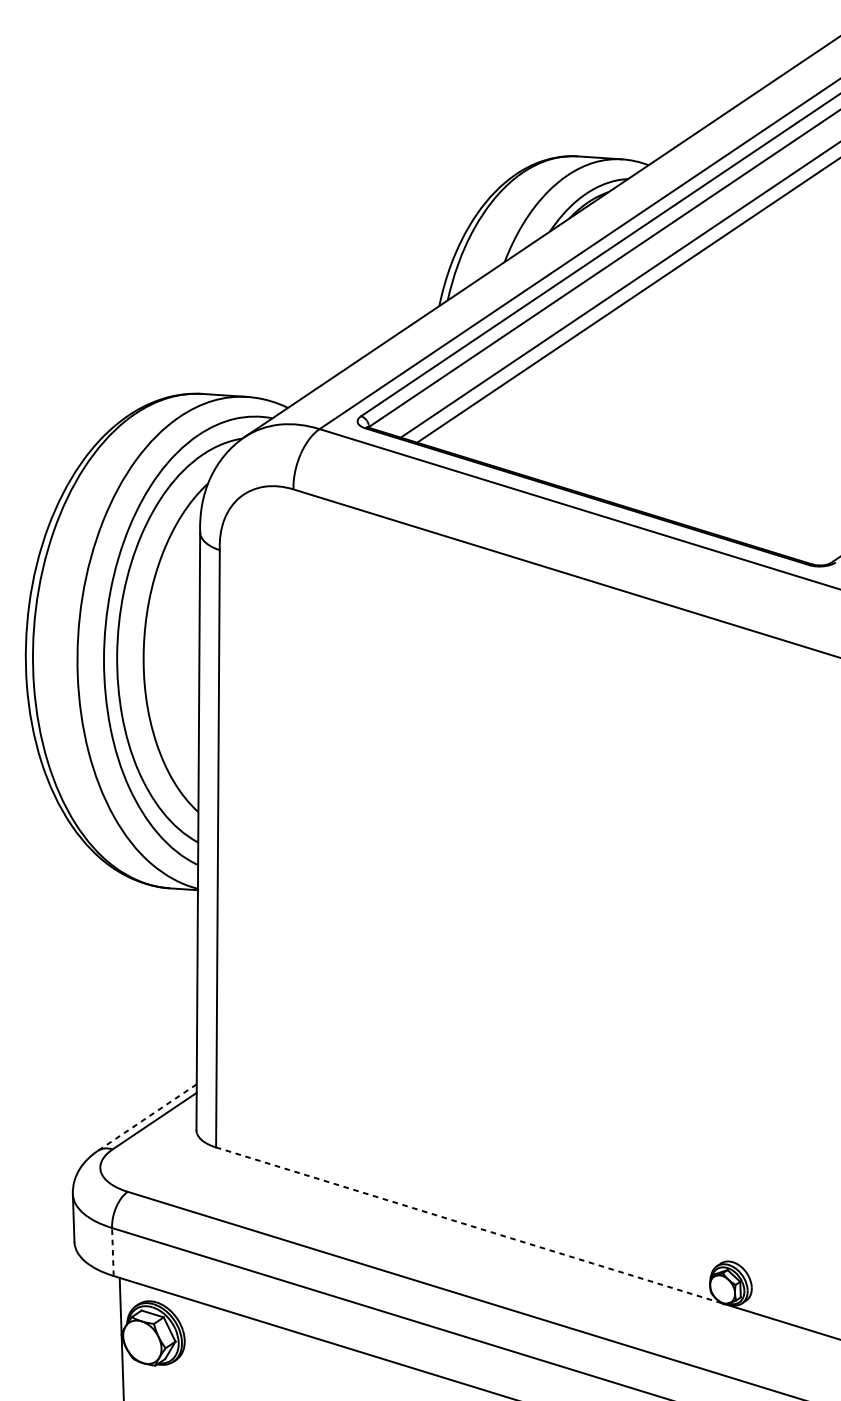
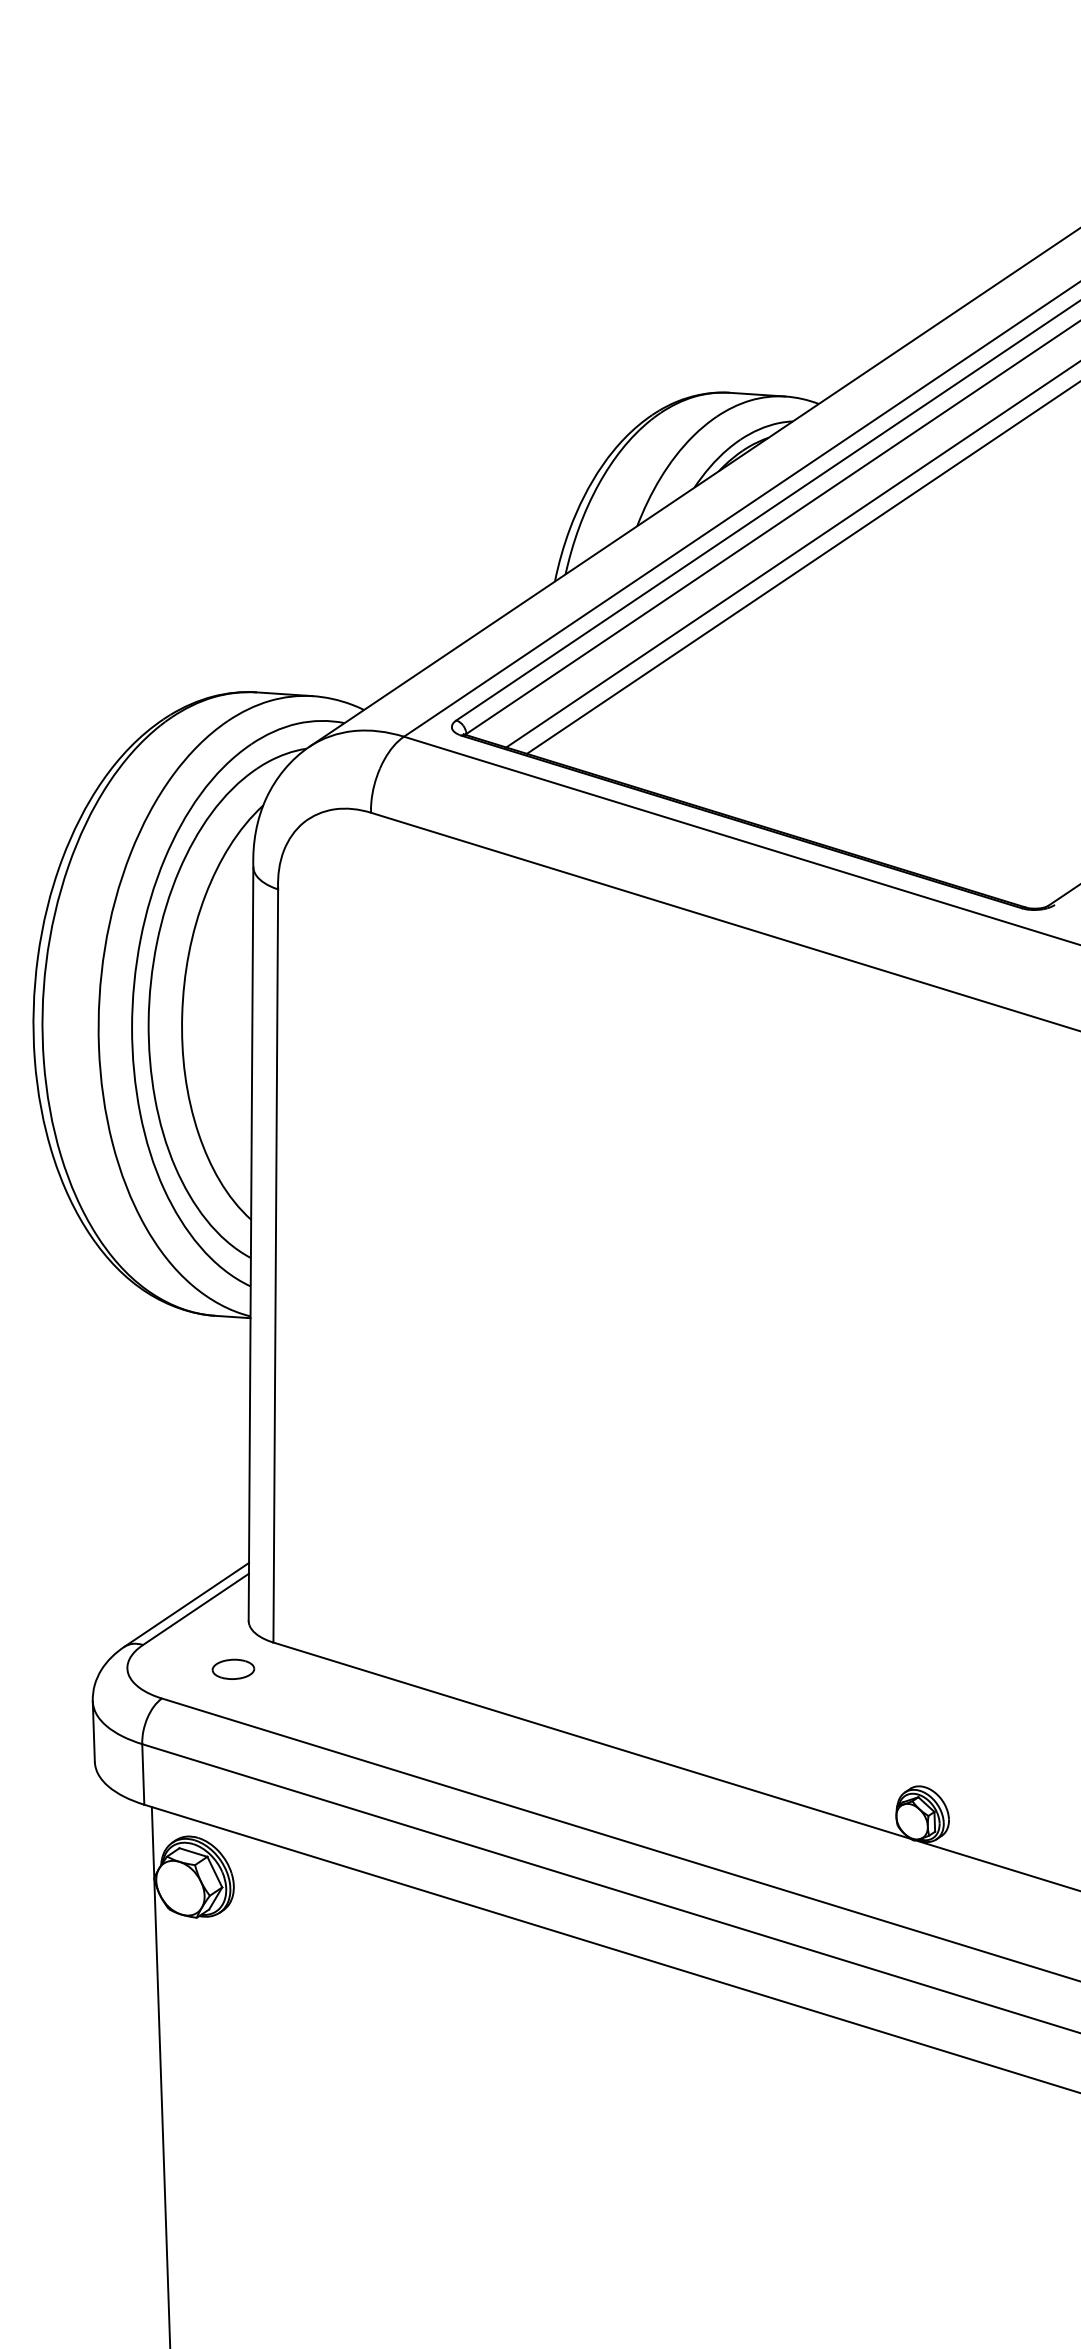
line: (147, 1118) -> (186, 1605), dashed -> solid
part: (184, 1168) -> (233, 1668), added
line: (469, 1225) -> (592, 1740), dashed -> solid
line: (113, 1251) -> (143, 1773), dashed -> solid

